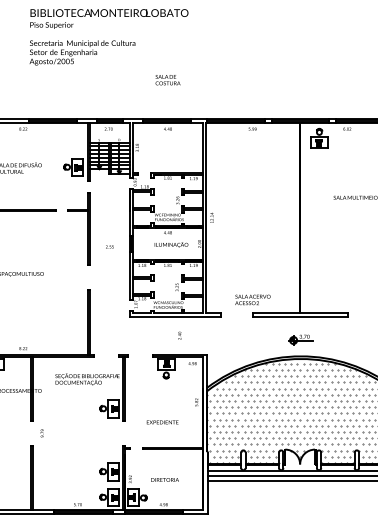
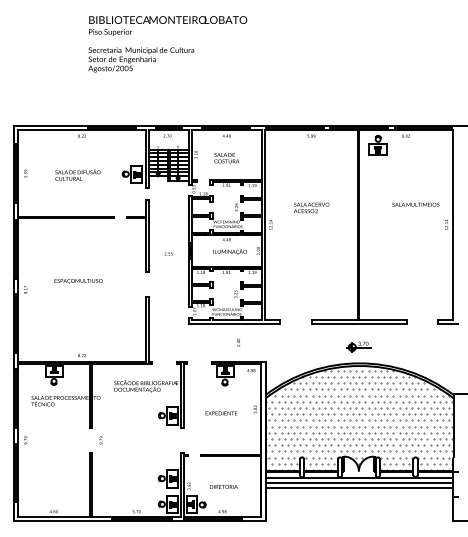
text: (167, 80) -> (226, 158), moved
text: (252, 299) -> (311, 207), moved
text: (162, 422) -> (221, 413), moved

